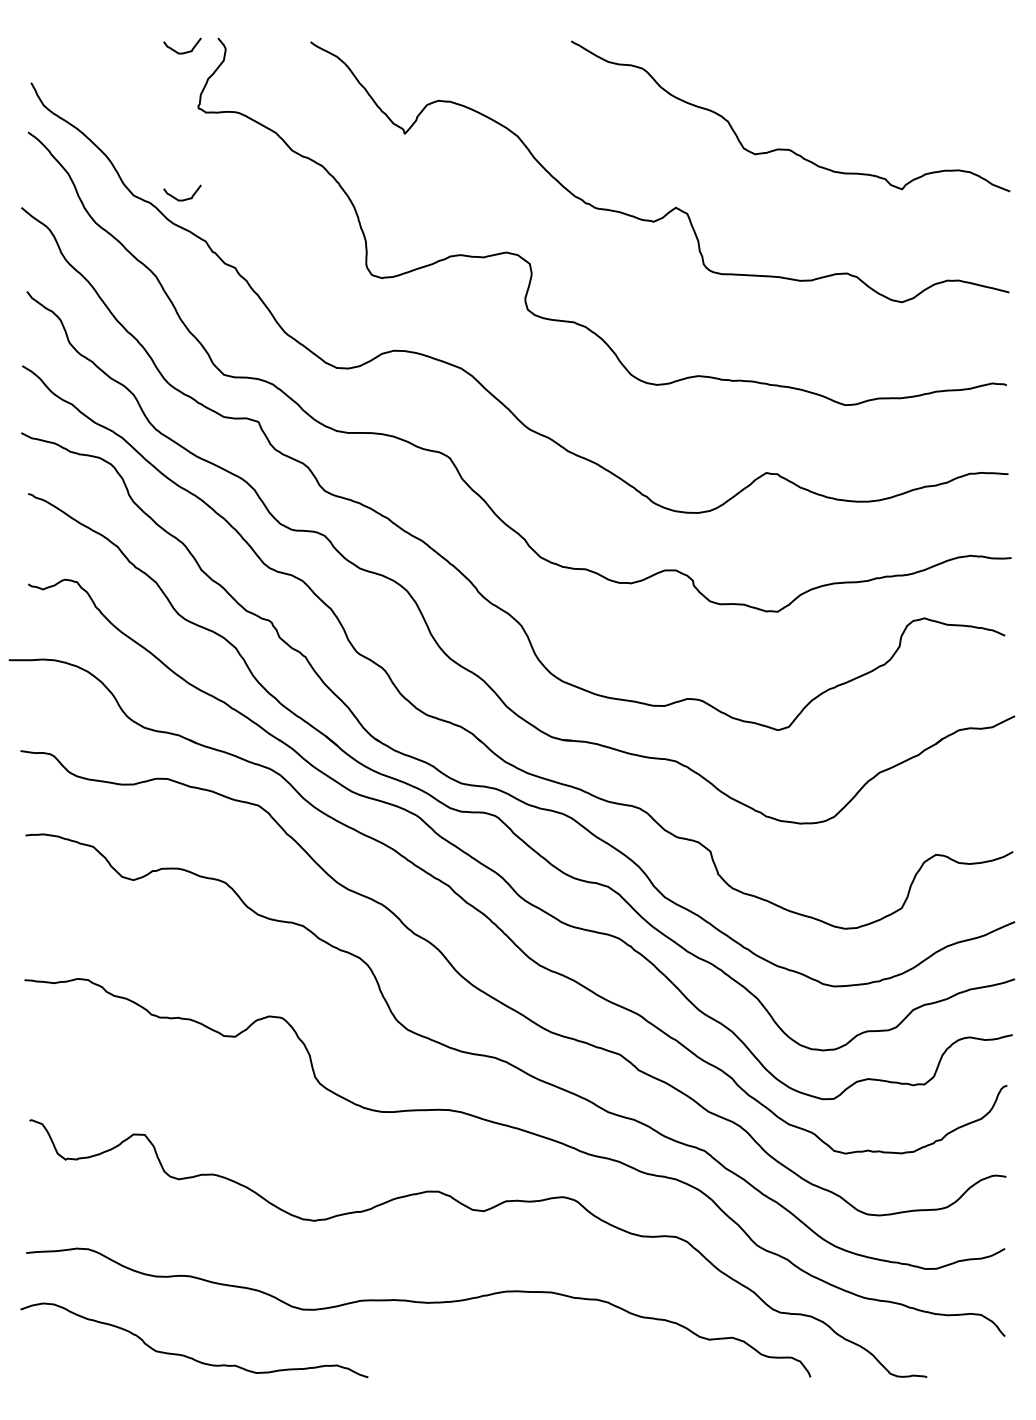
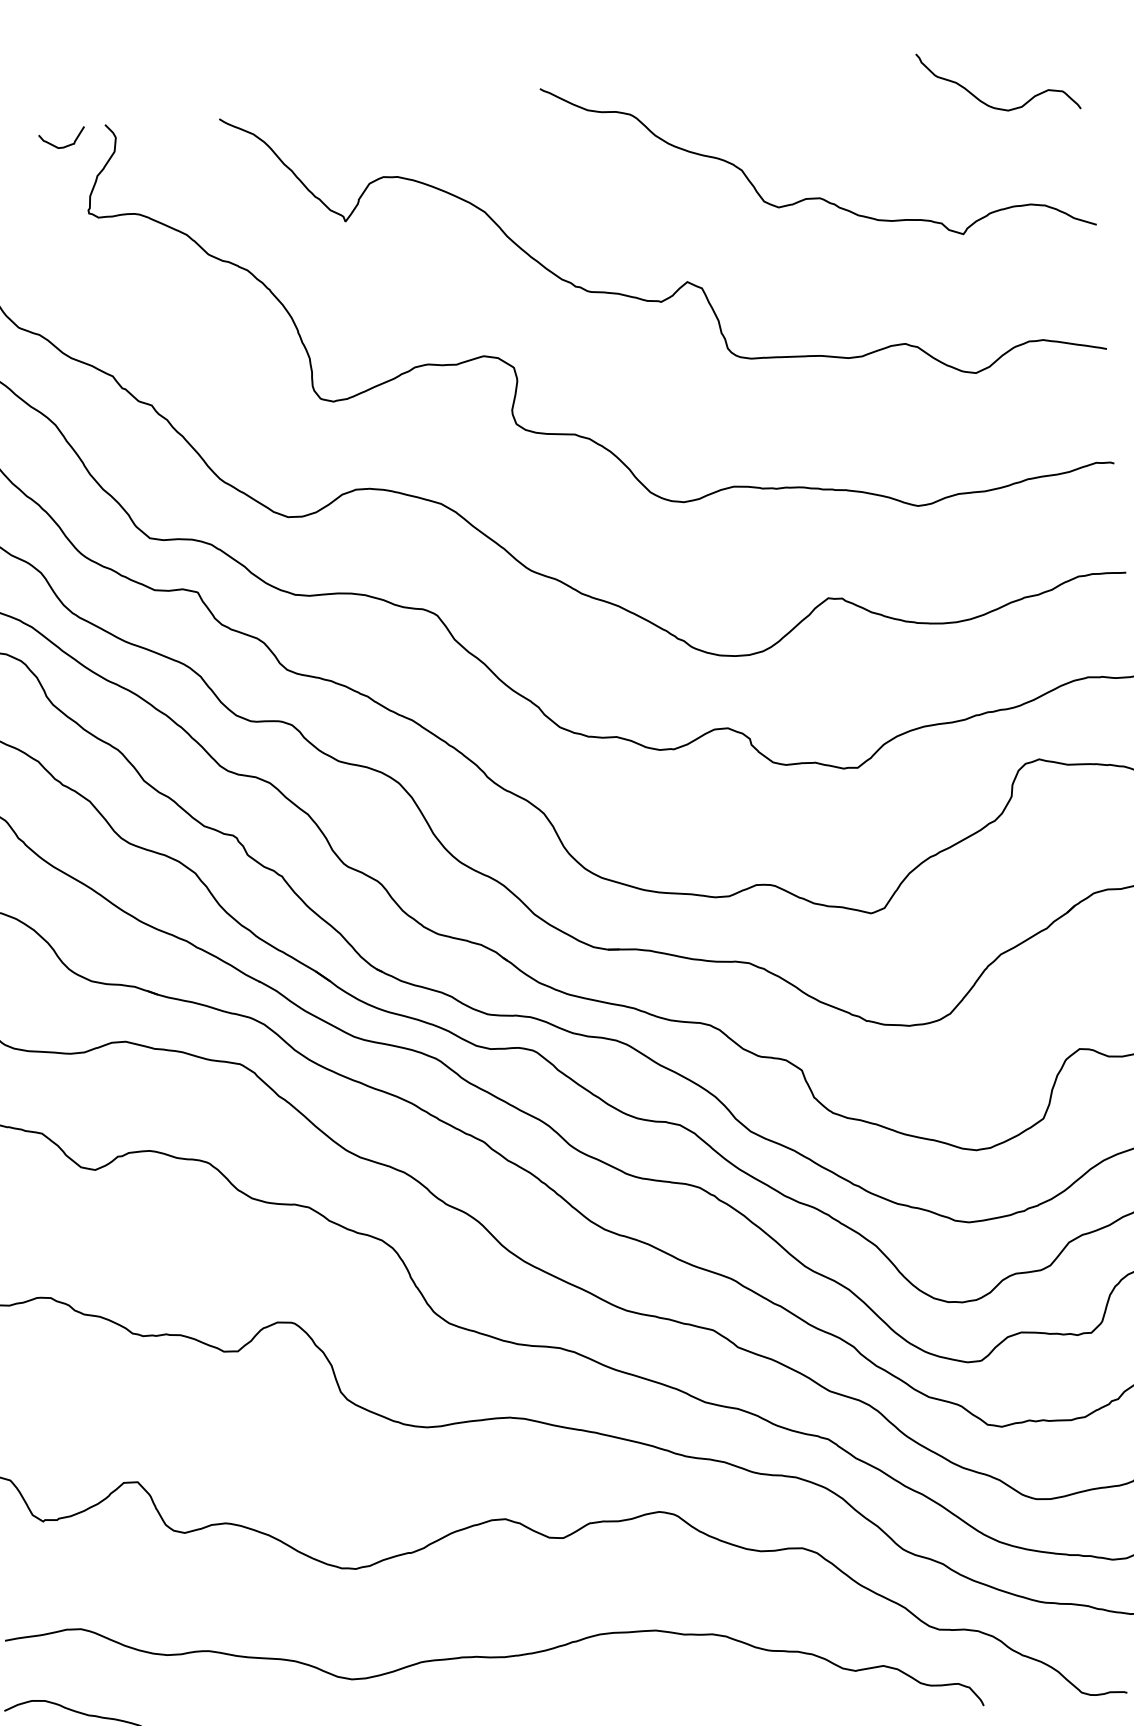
curve: (930, 85) -> (986, 103), added
curve: (185, 198) -> (82, 325), removed

